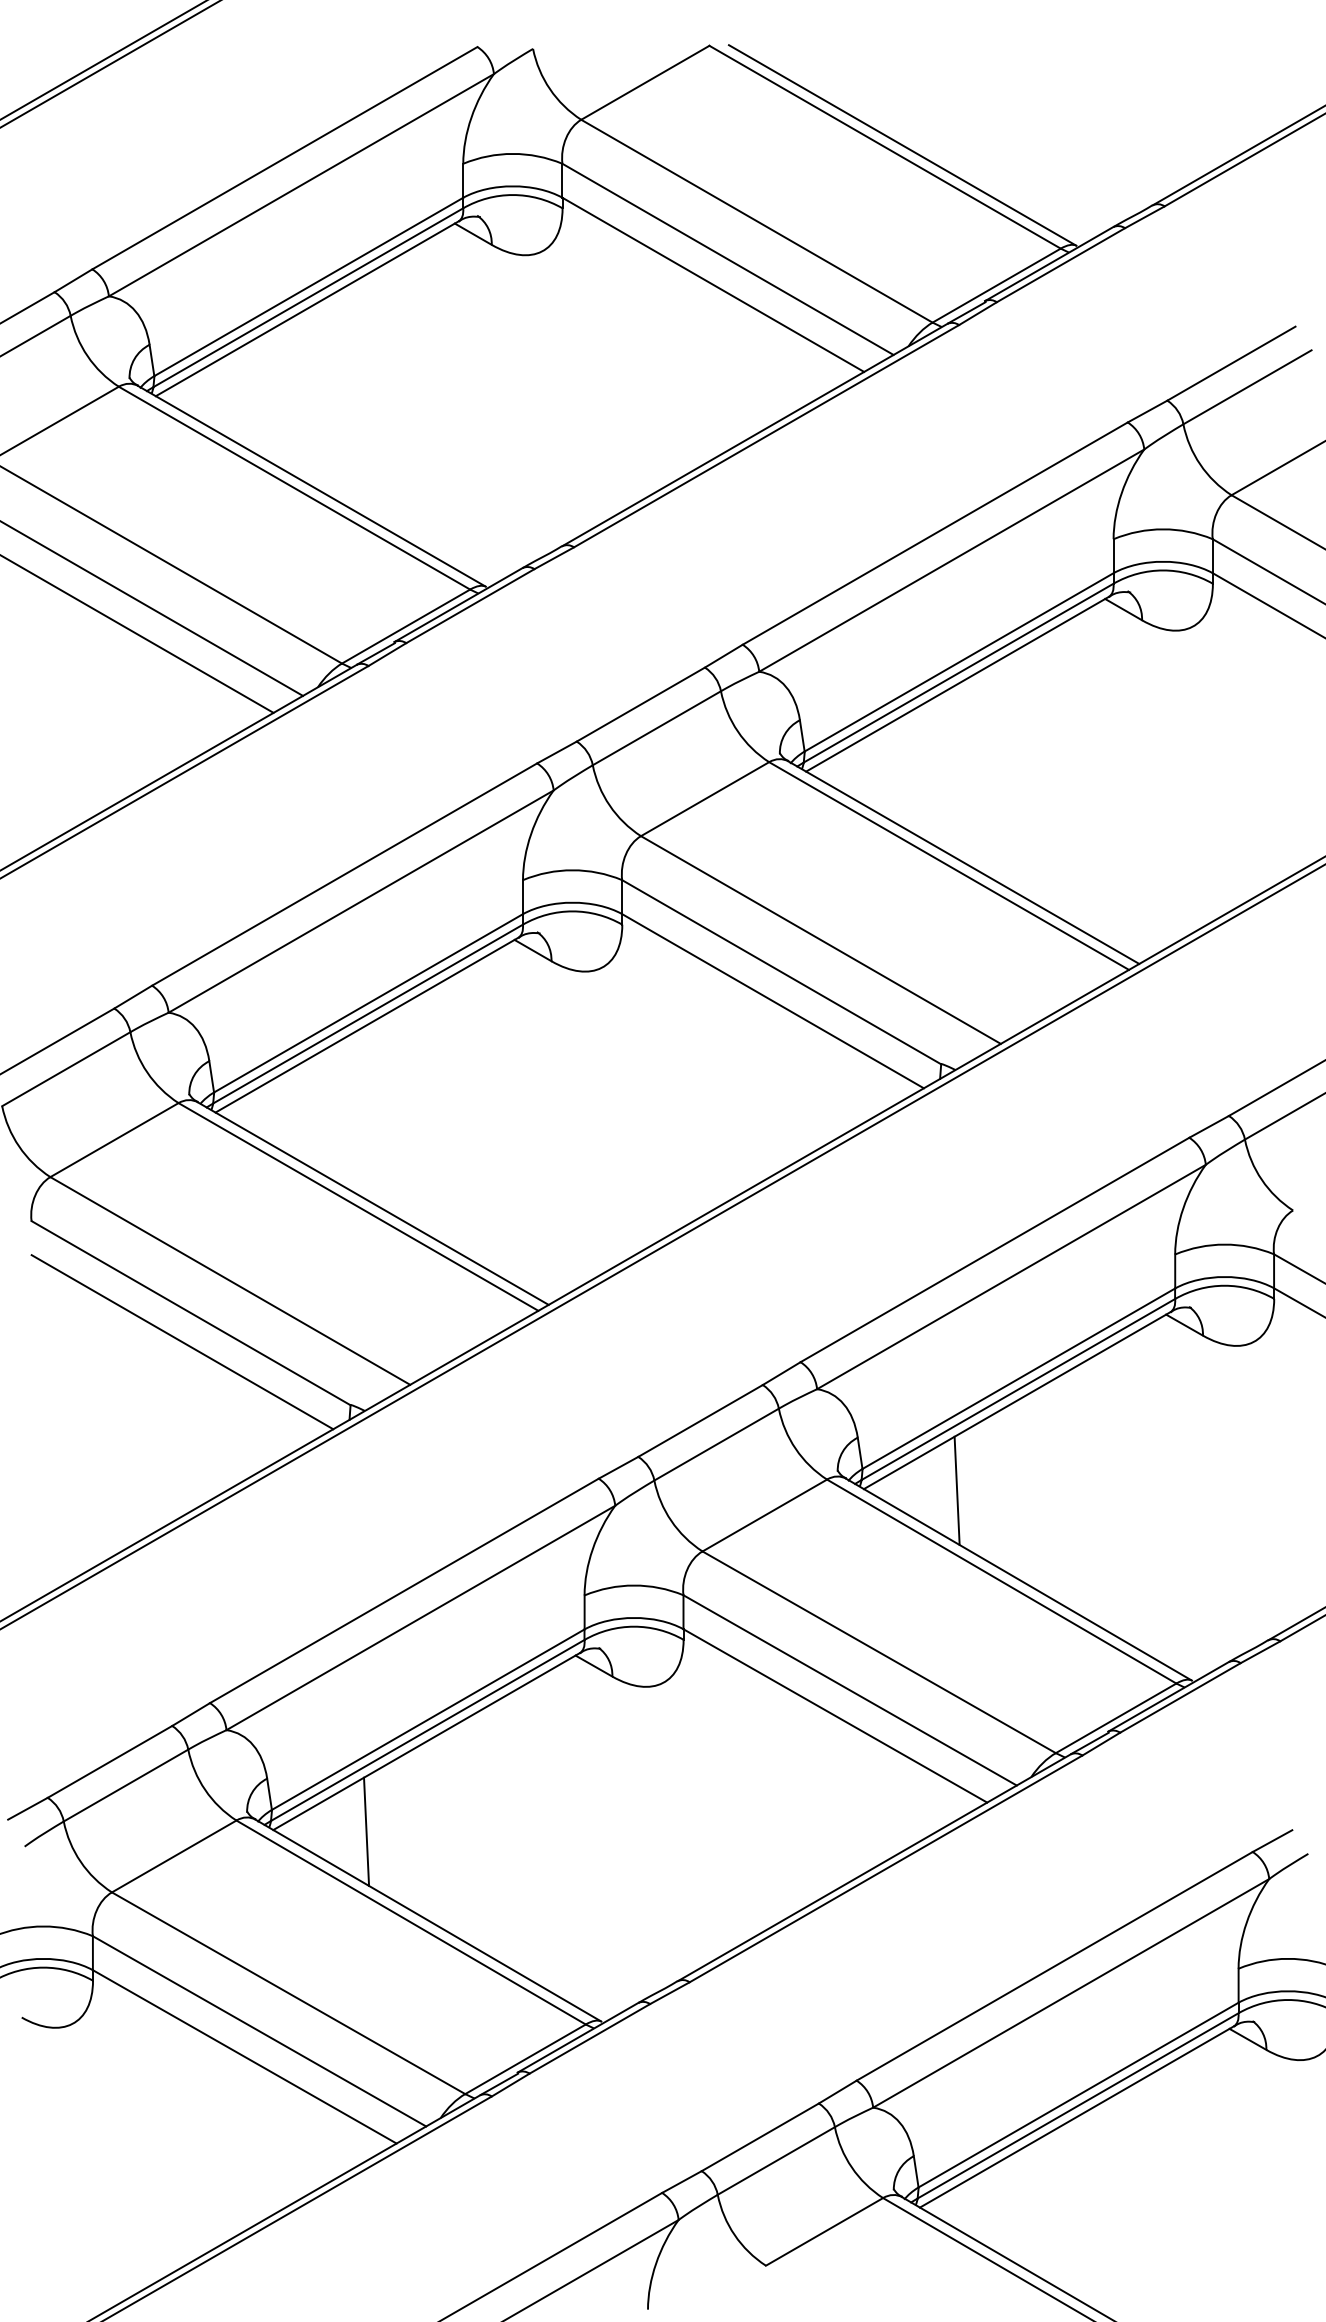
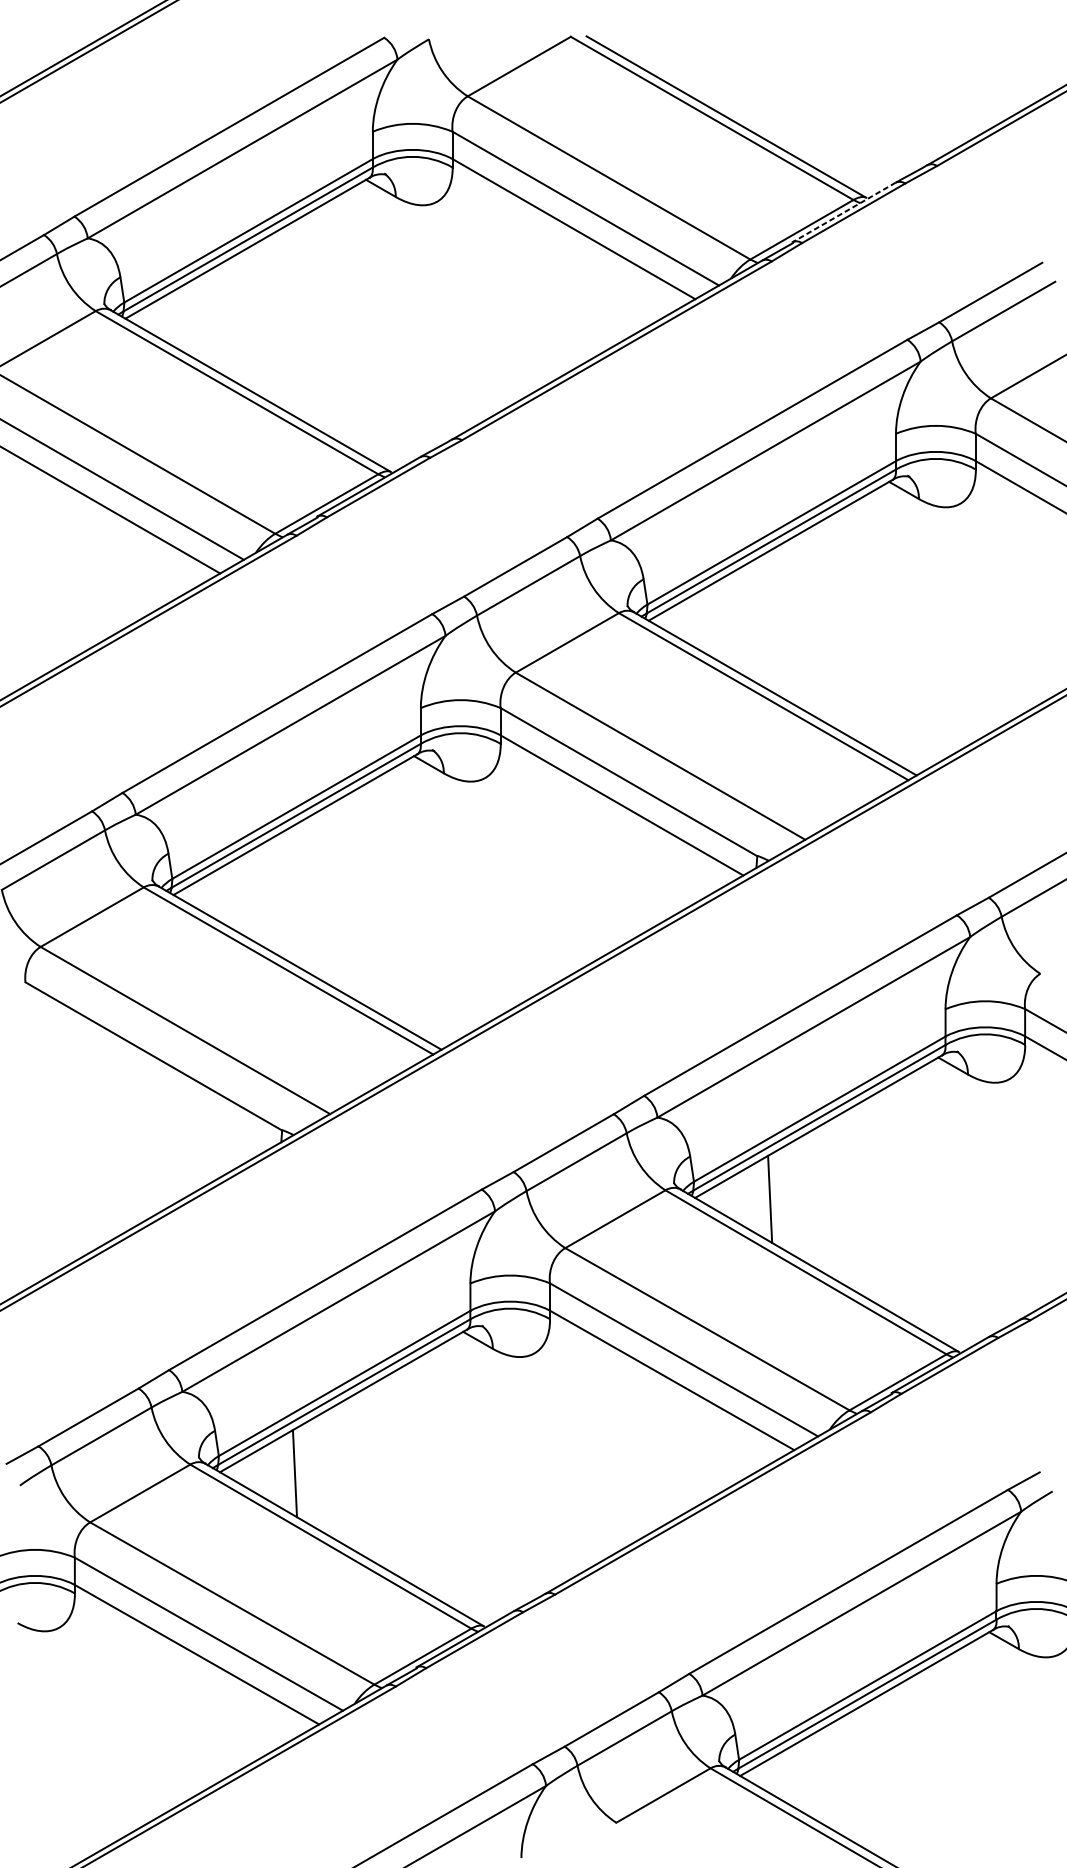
line: (1049, 264) -> (844, 212), solid -> dashed
line: (182, 1342) -> (146, 1080), removed

